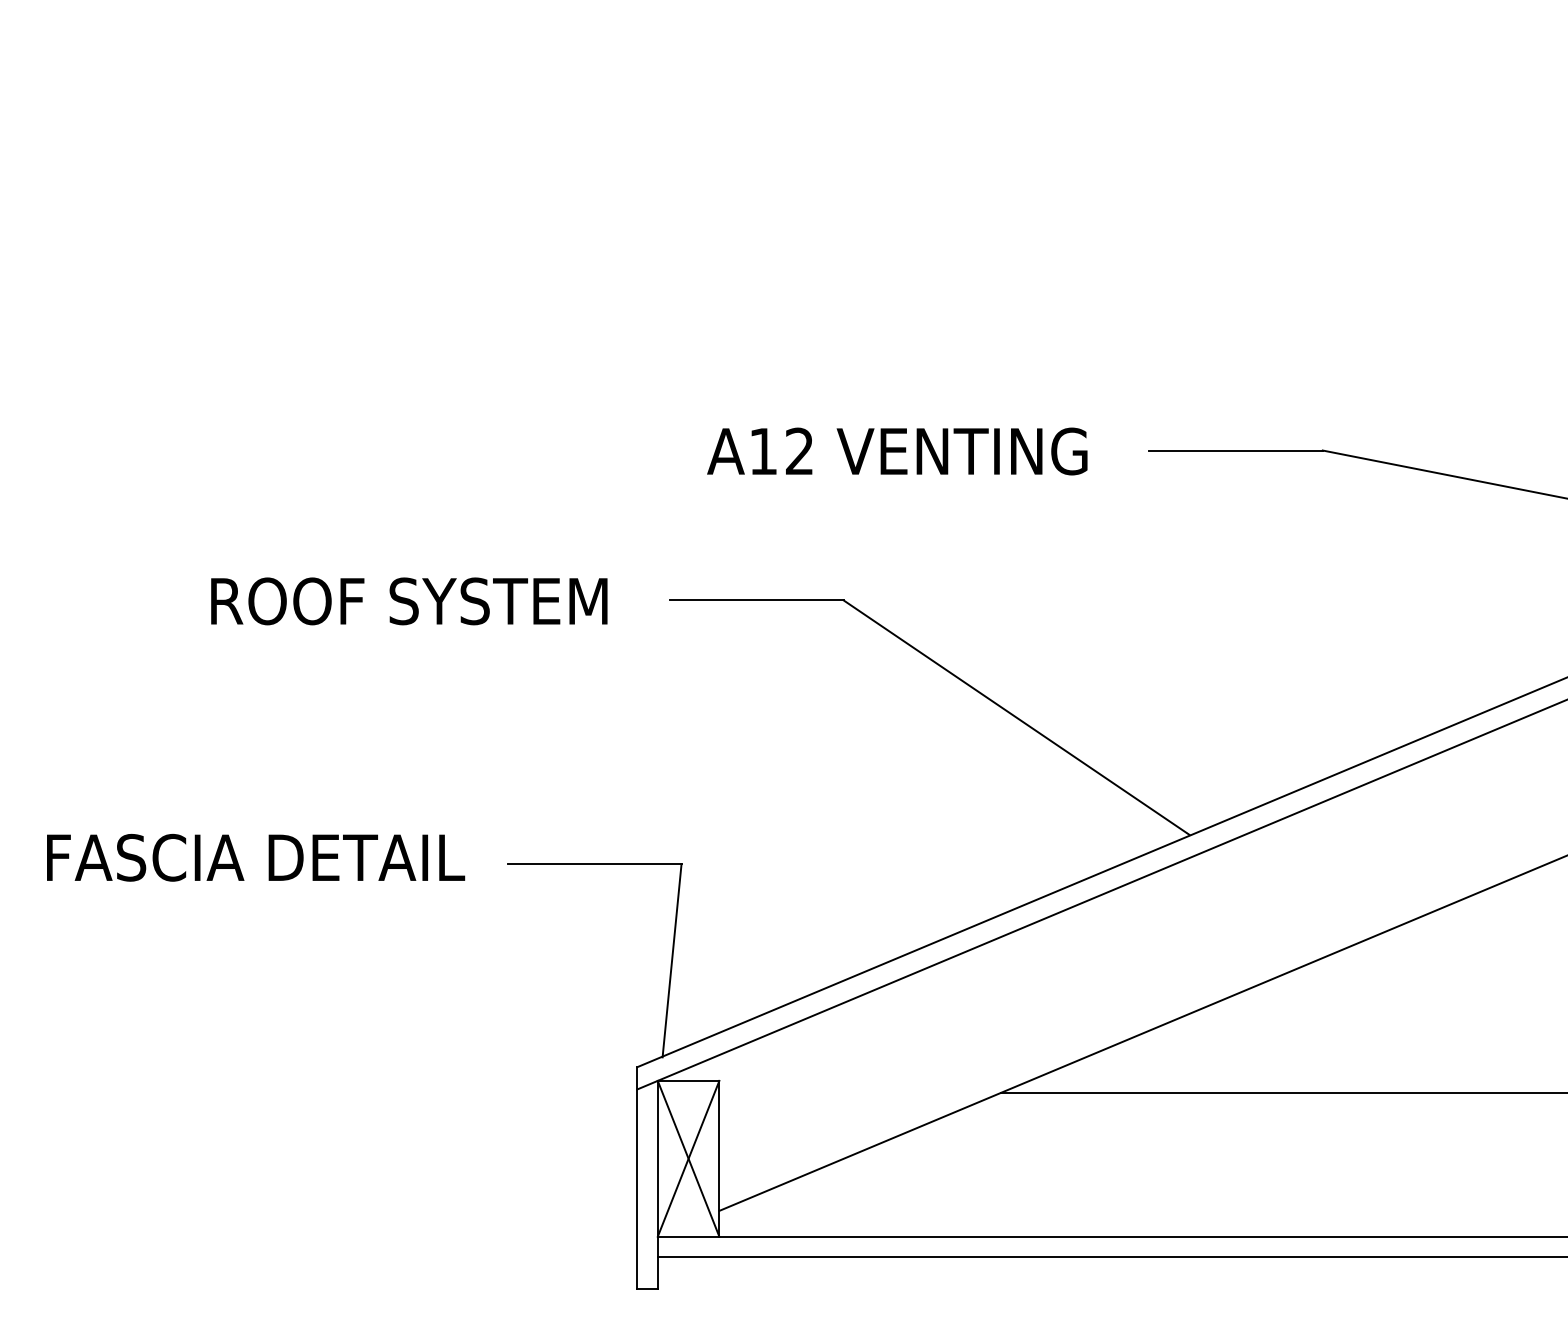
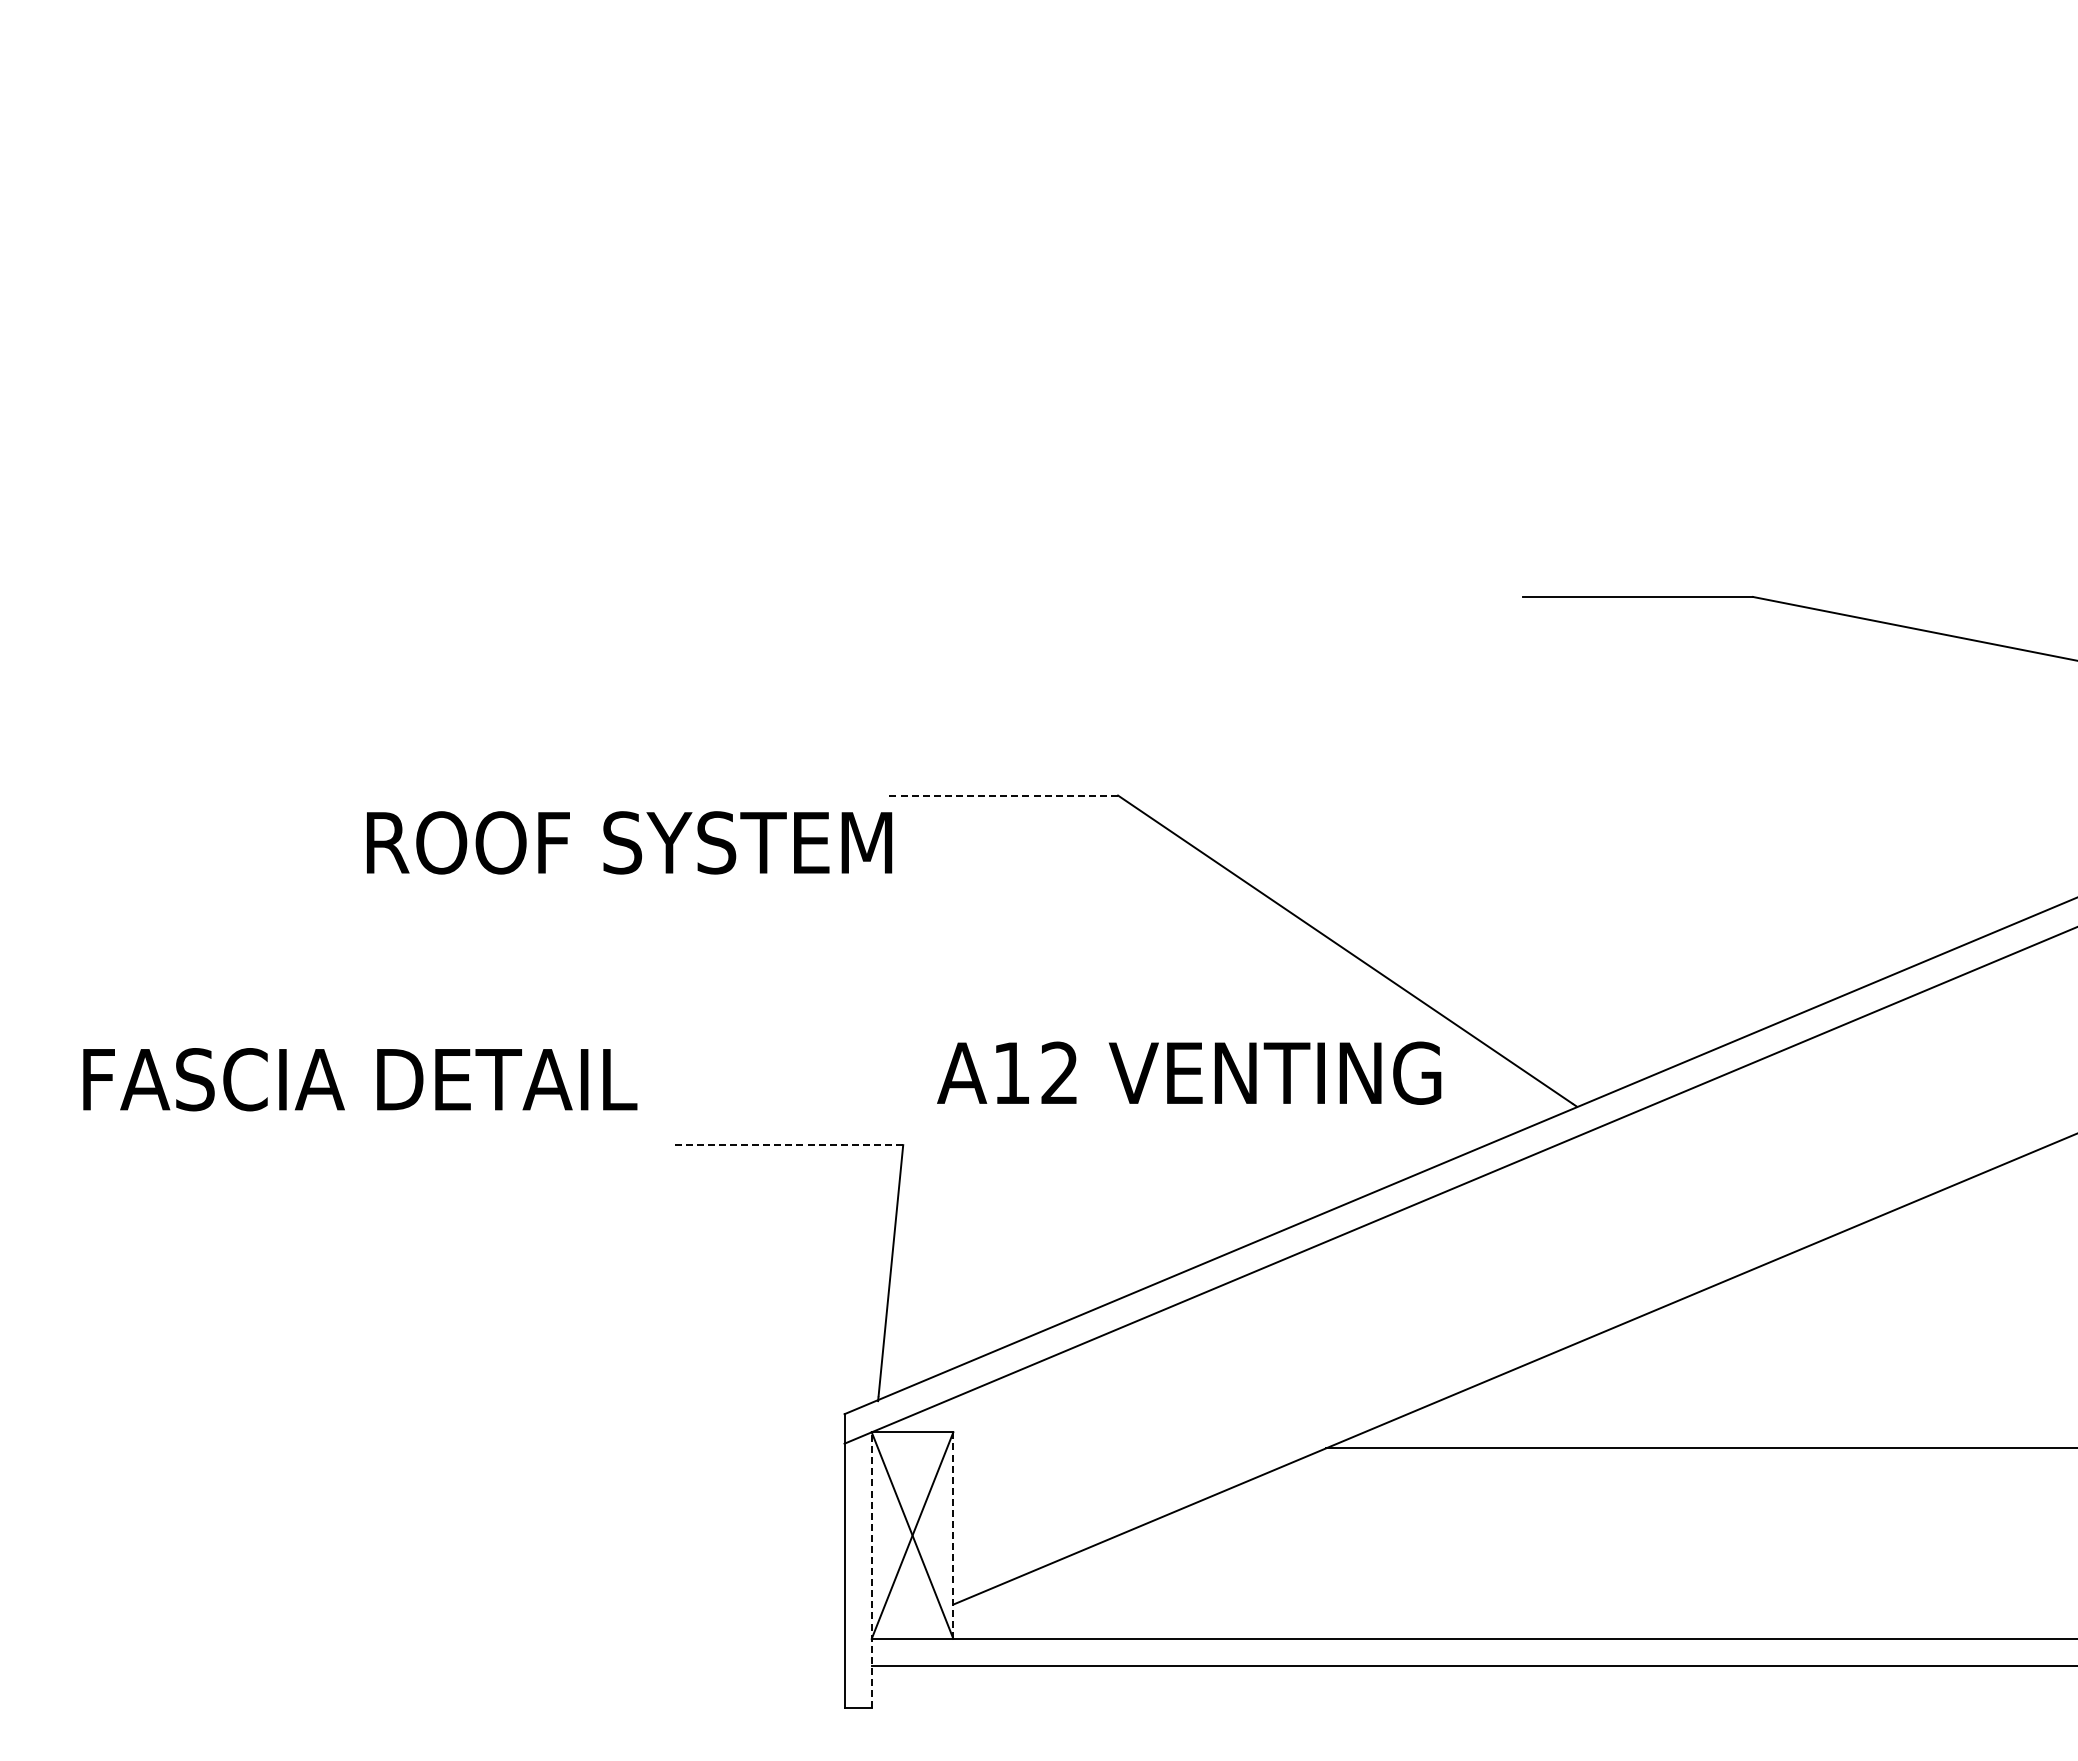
text: (897, 450) -> (1189, 1072), moved
line: (756, 600) -> (1002, 795), solid -> dashed
text: (409, 601) -> (629, 842), moved
text: (256, 857) -> (360, 1079), moved
line: (594, 864) -> (787, 1145), solid -> dashed
line: (719, 1158) -> (953, 1535), solid -> dashed
line: (657, 1185) -> (871, 1570), solid -> dashed

